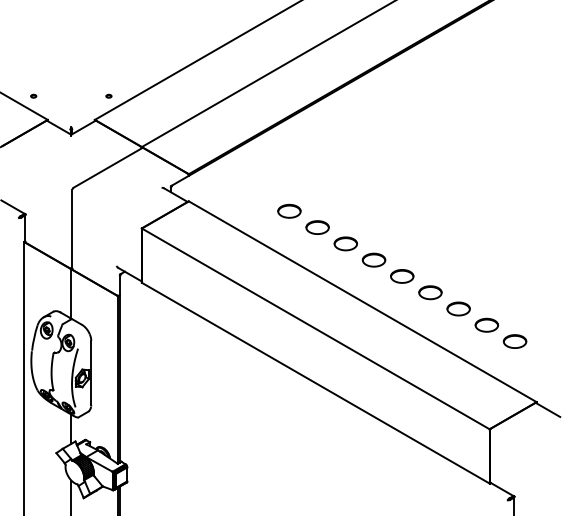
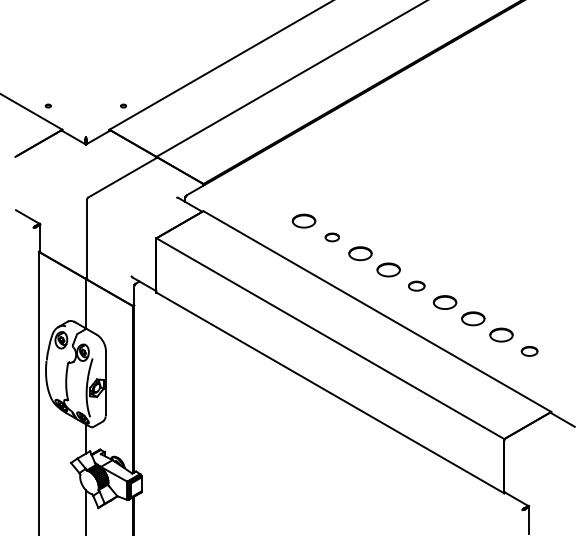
part: (317, 227) -> (332, 237), size x0.6
part: (401, 275) -> (416, 285), size x0.7
part: (514, 341) -> (529, 351), size x0.7

